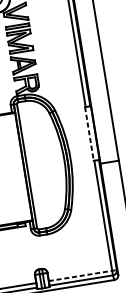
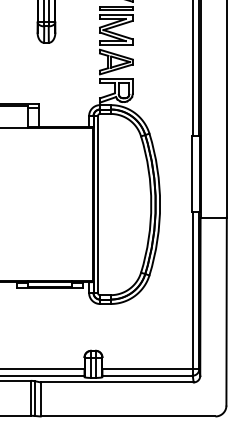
line: (89, 134) -> (191, 174), dashed -> solid
line: (83, 275) -> (151, 369), dashed -> solid

